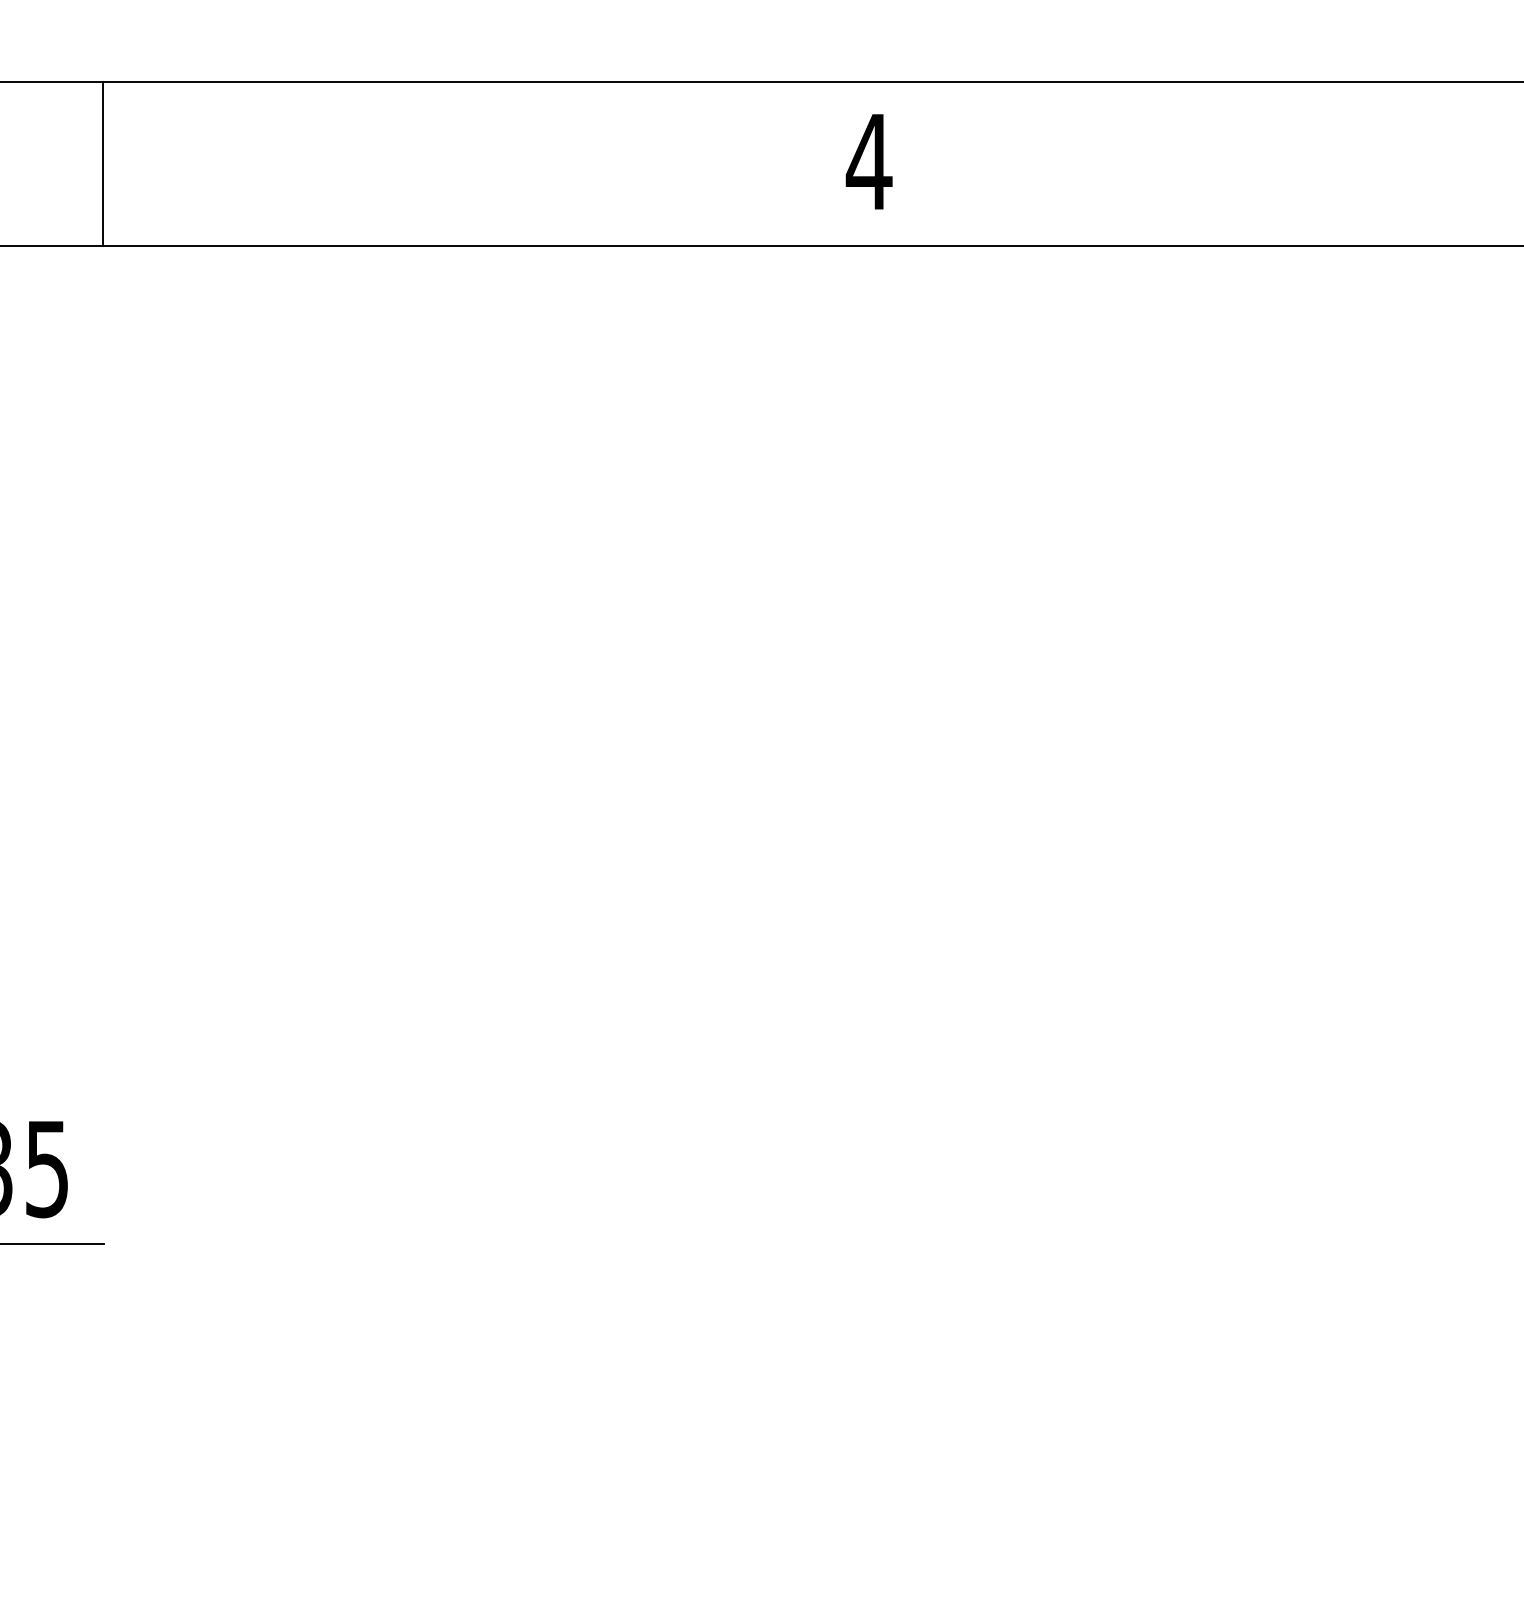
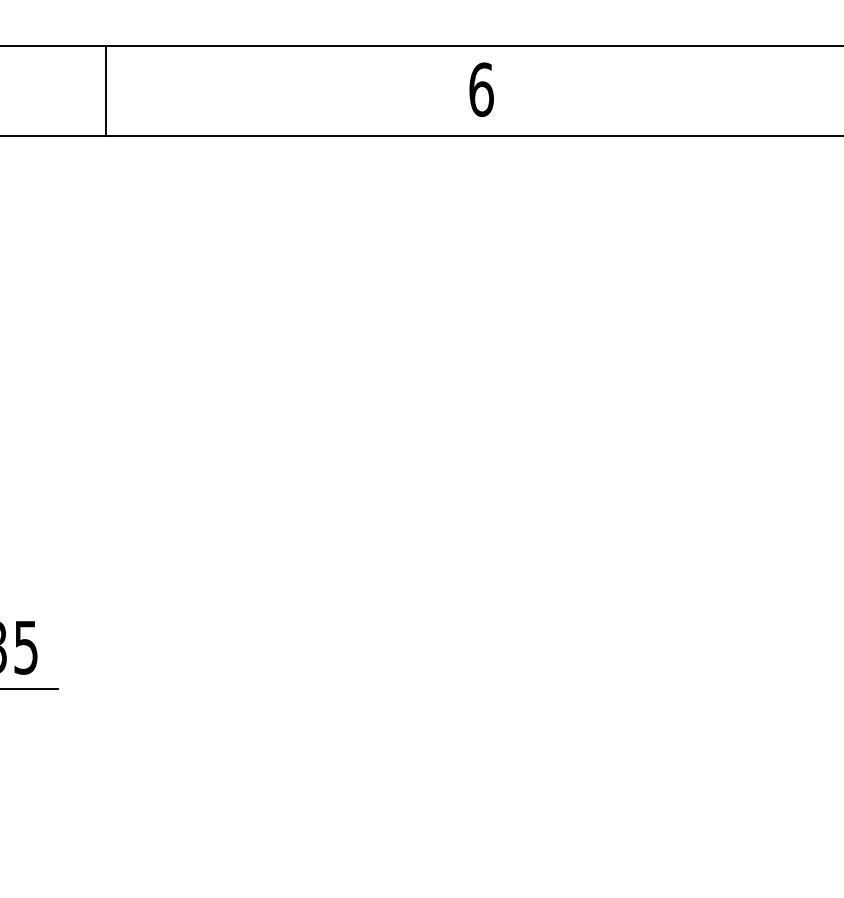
text: (869, 161) -> (481, 89), 4 -> 6
line: (102, 163) -> (105, 90), moved

